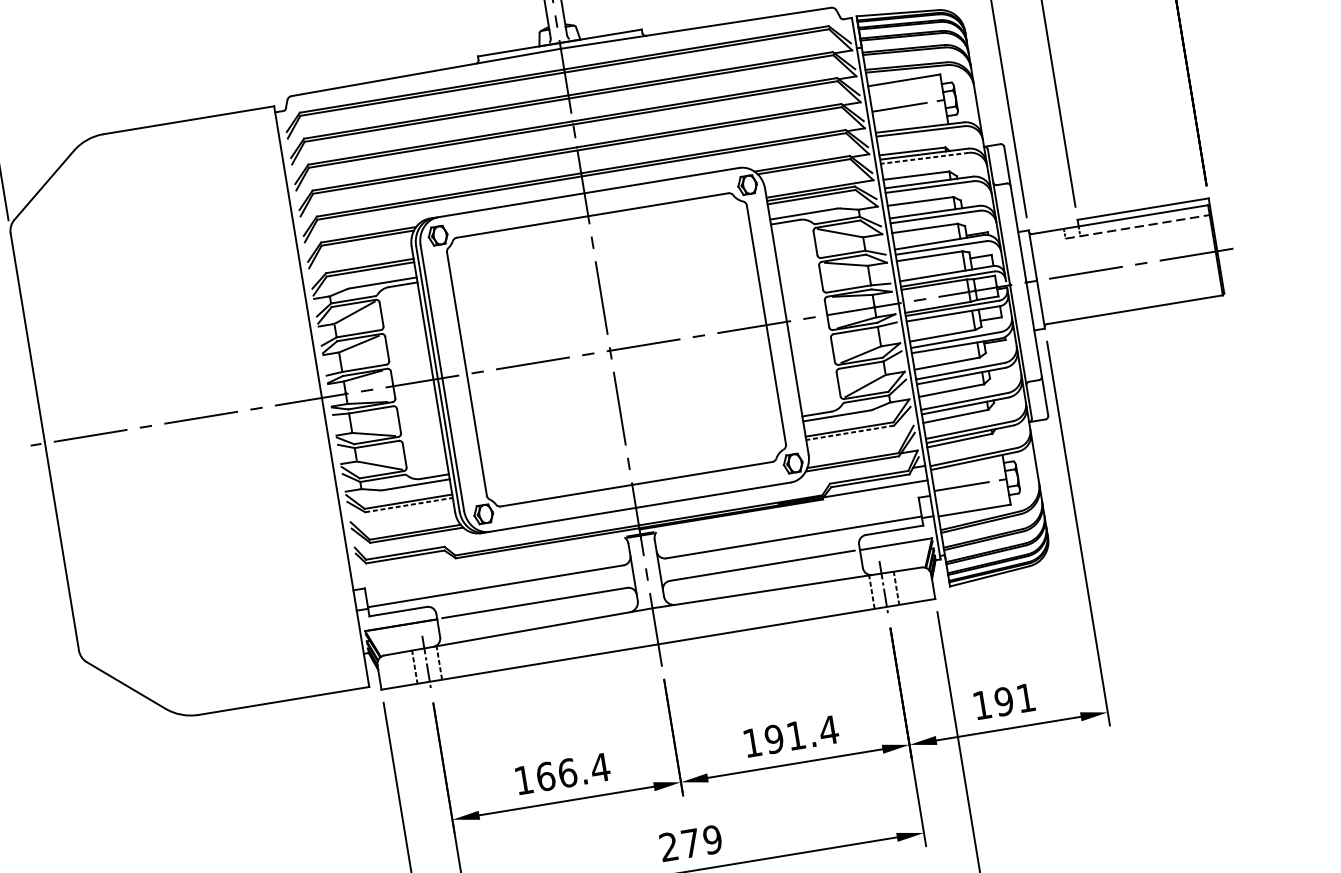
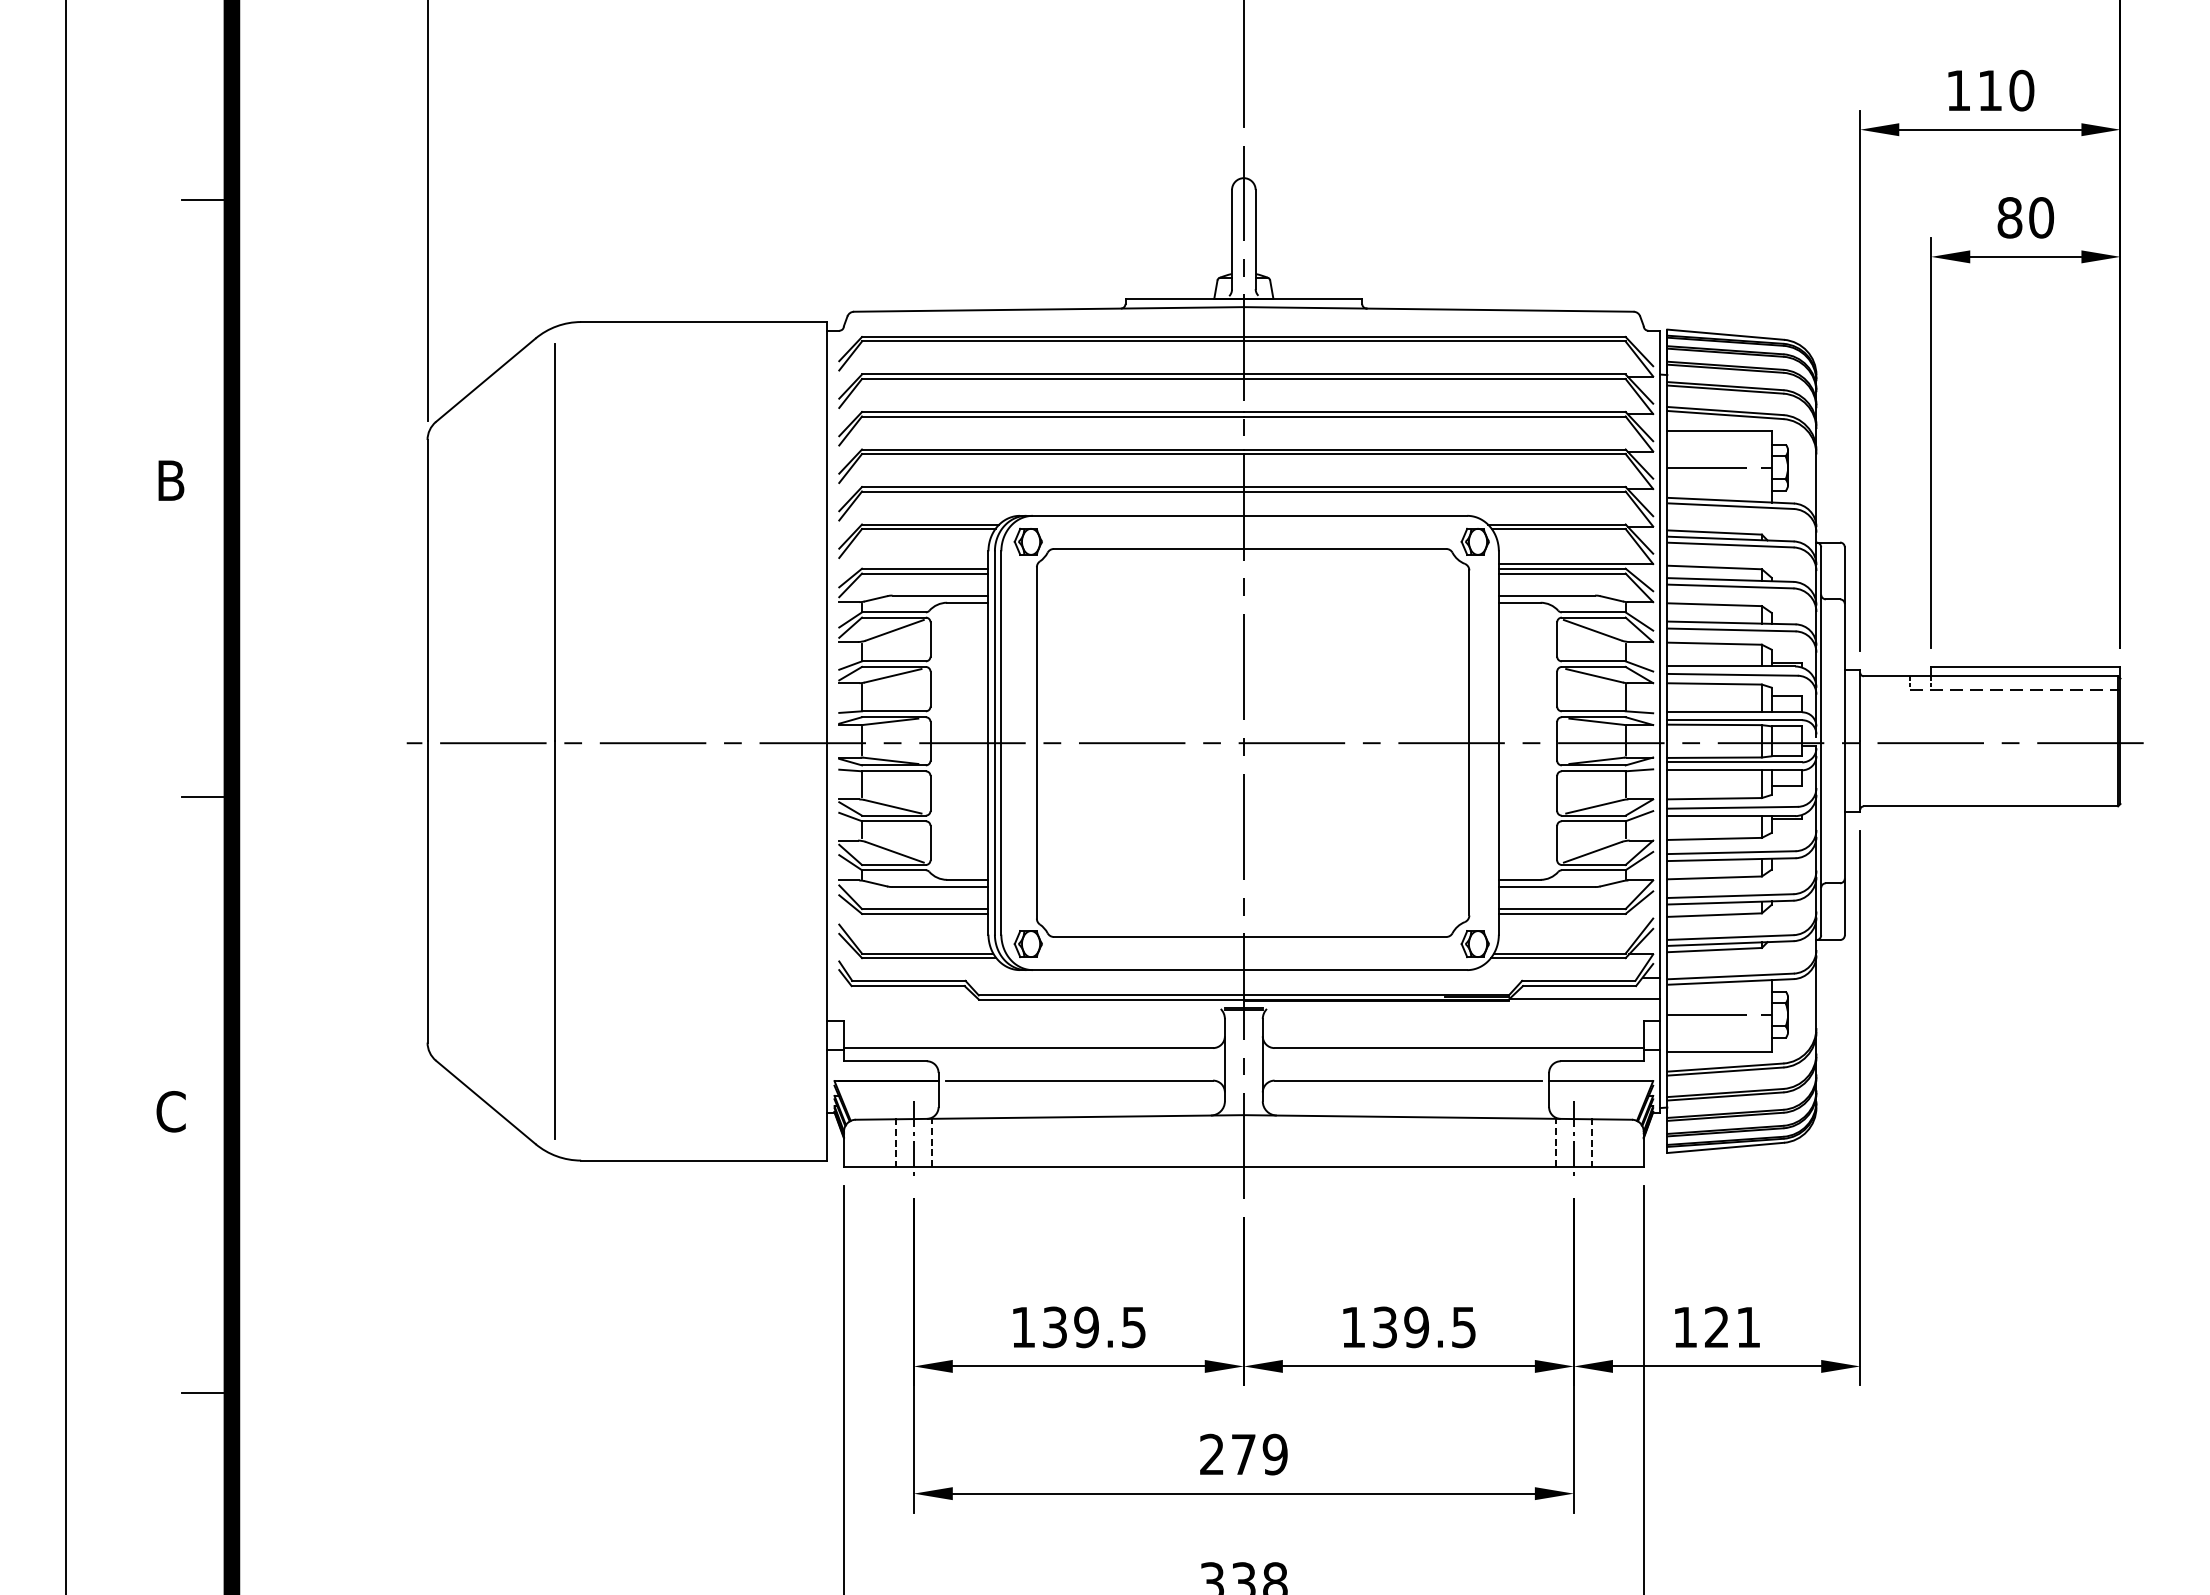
line: (924, 158) -> (1730, 545), dashed -> solid
line: (132, 427) -> (554, 741), added
line: (849, 432) -> (1561, 913), dashed -> solid
line: (409, 504) -> (925, 913), dashed -> solid
text: (1003, 701) -> (1716, 1327), 191 -> 121
text: (801, 734) -> (1424, 1327), 191.4 -> 139.5
text: (573, 772) -> (1094, 1327), 166.4 -> 139.5

